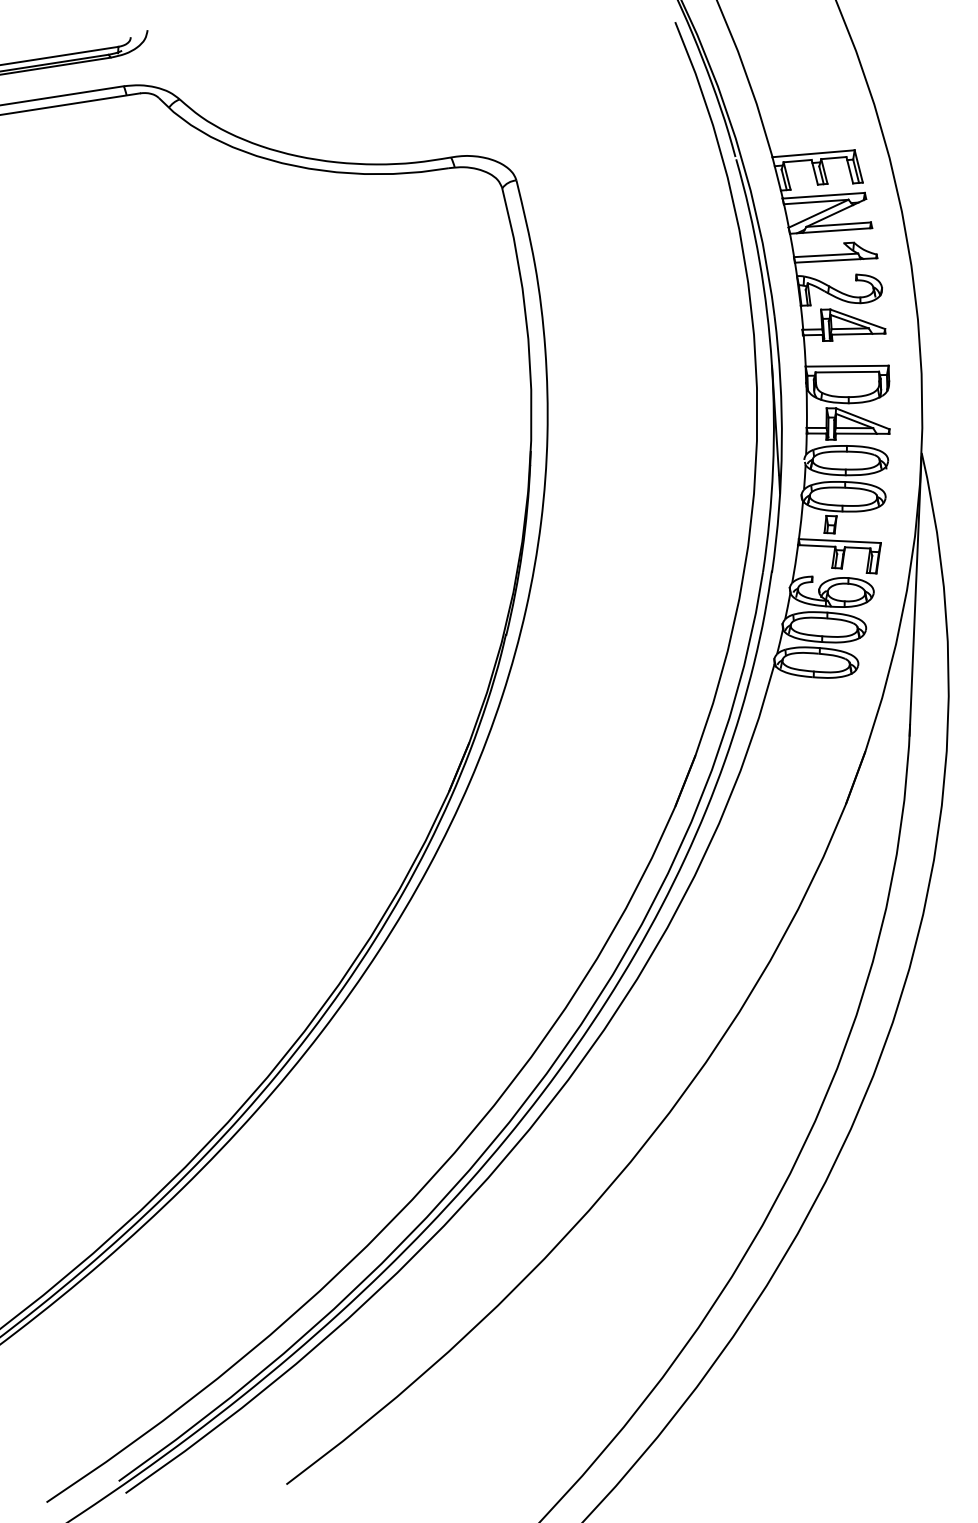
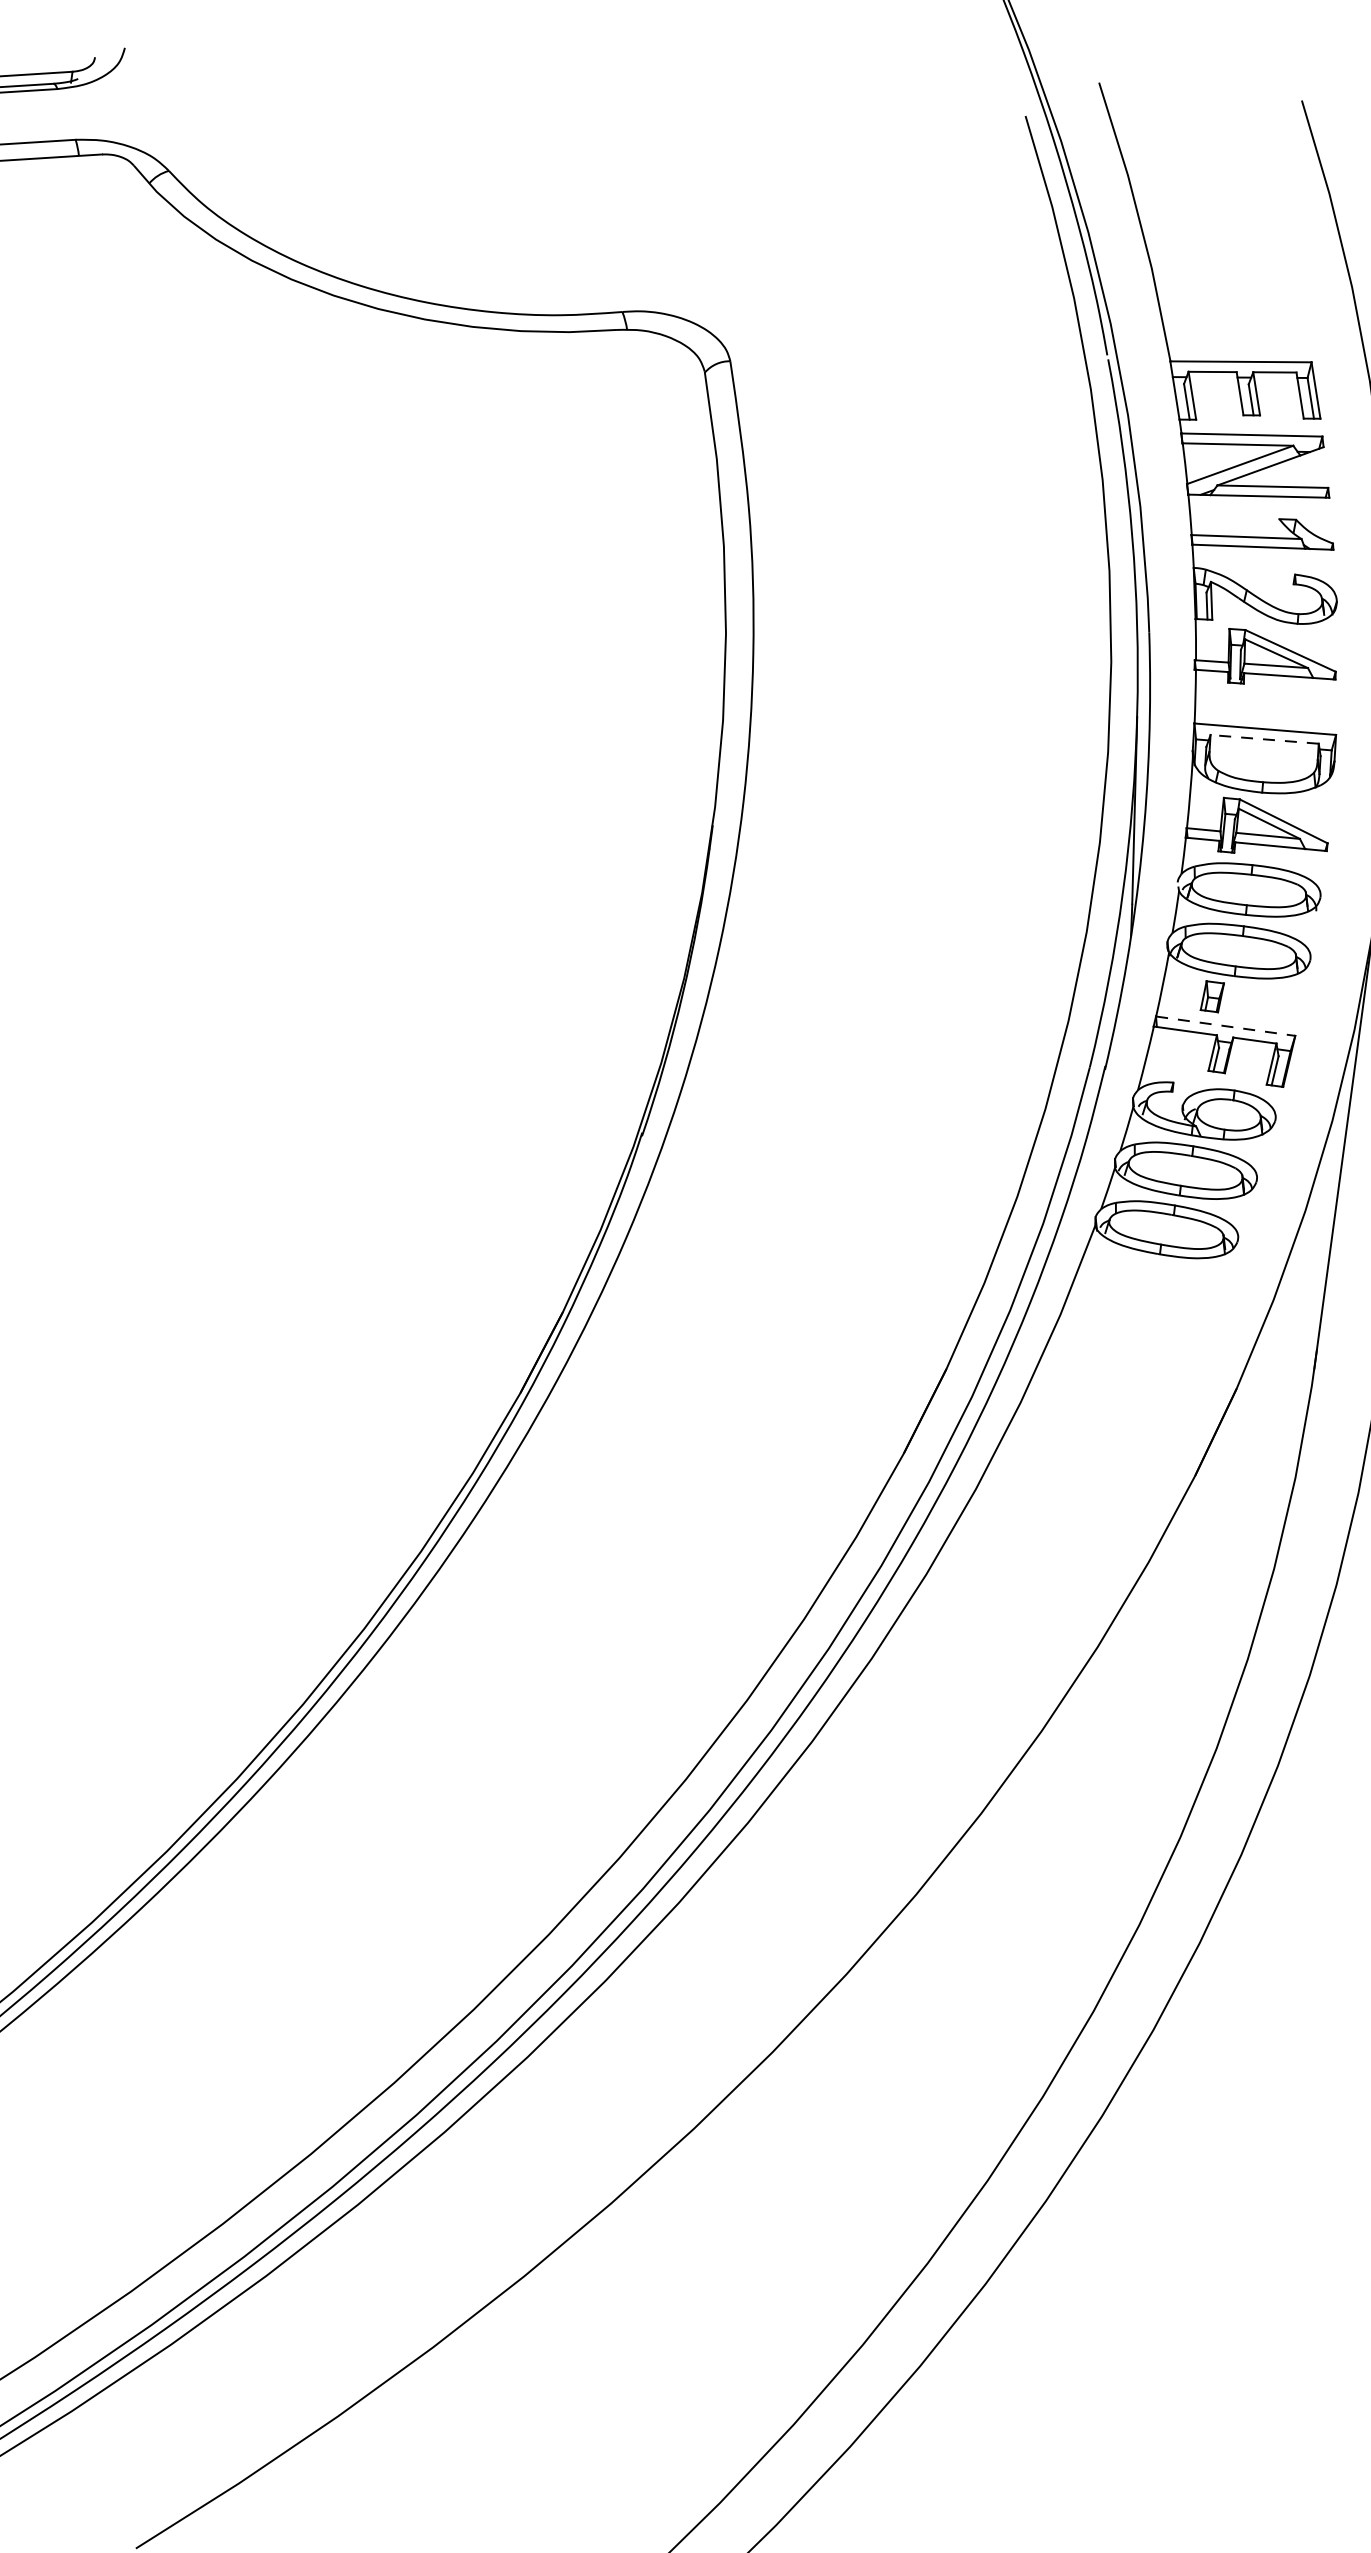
line: (847, 372) -> (1264, 740), solid -> dashed
line: (840, 541) -> (1226, 1027), solid -> dashed

